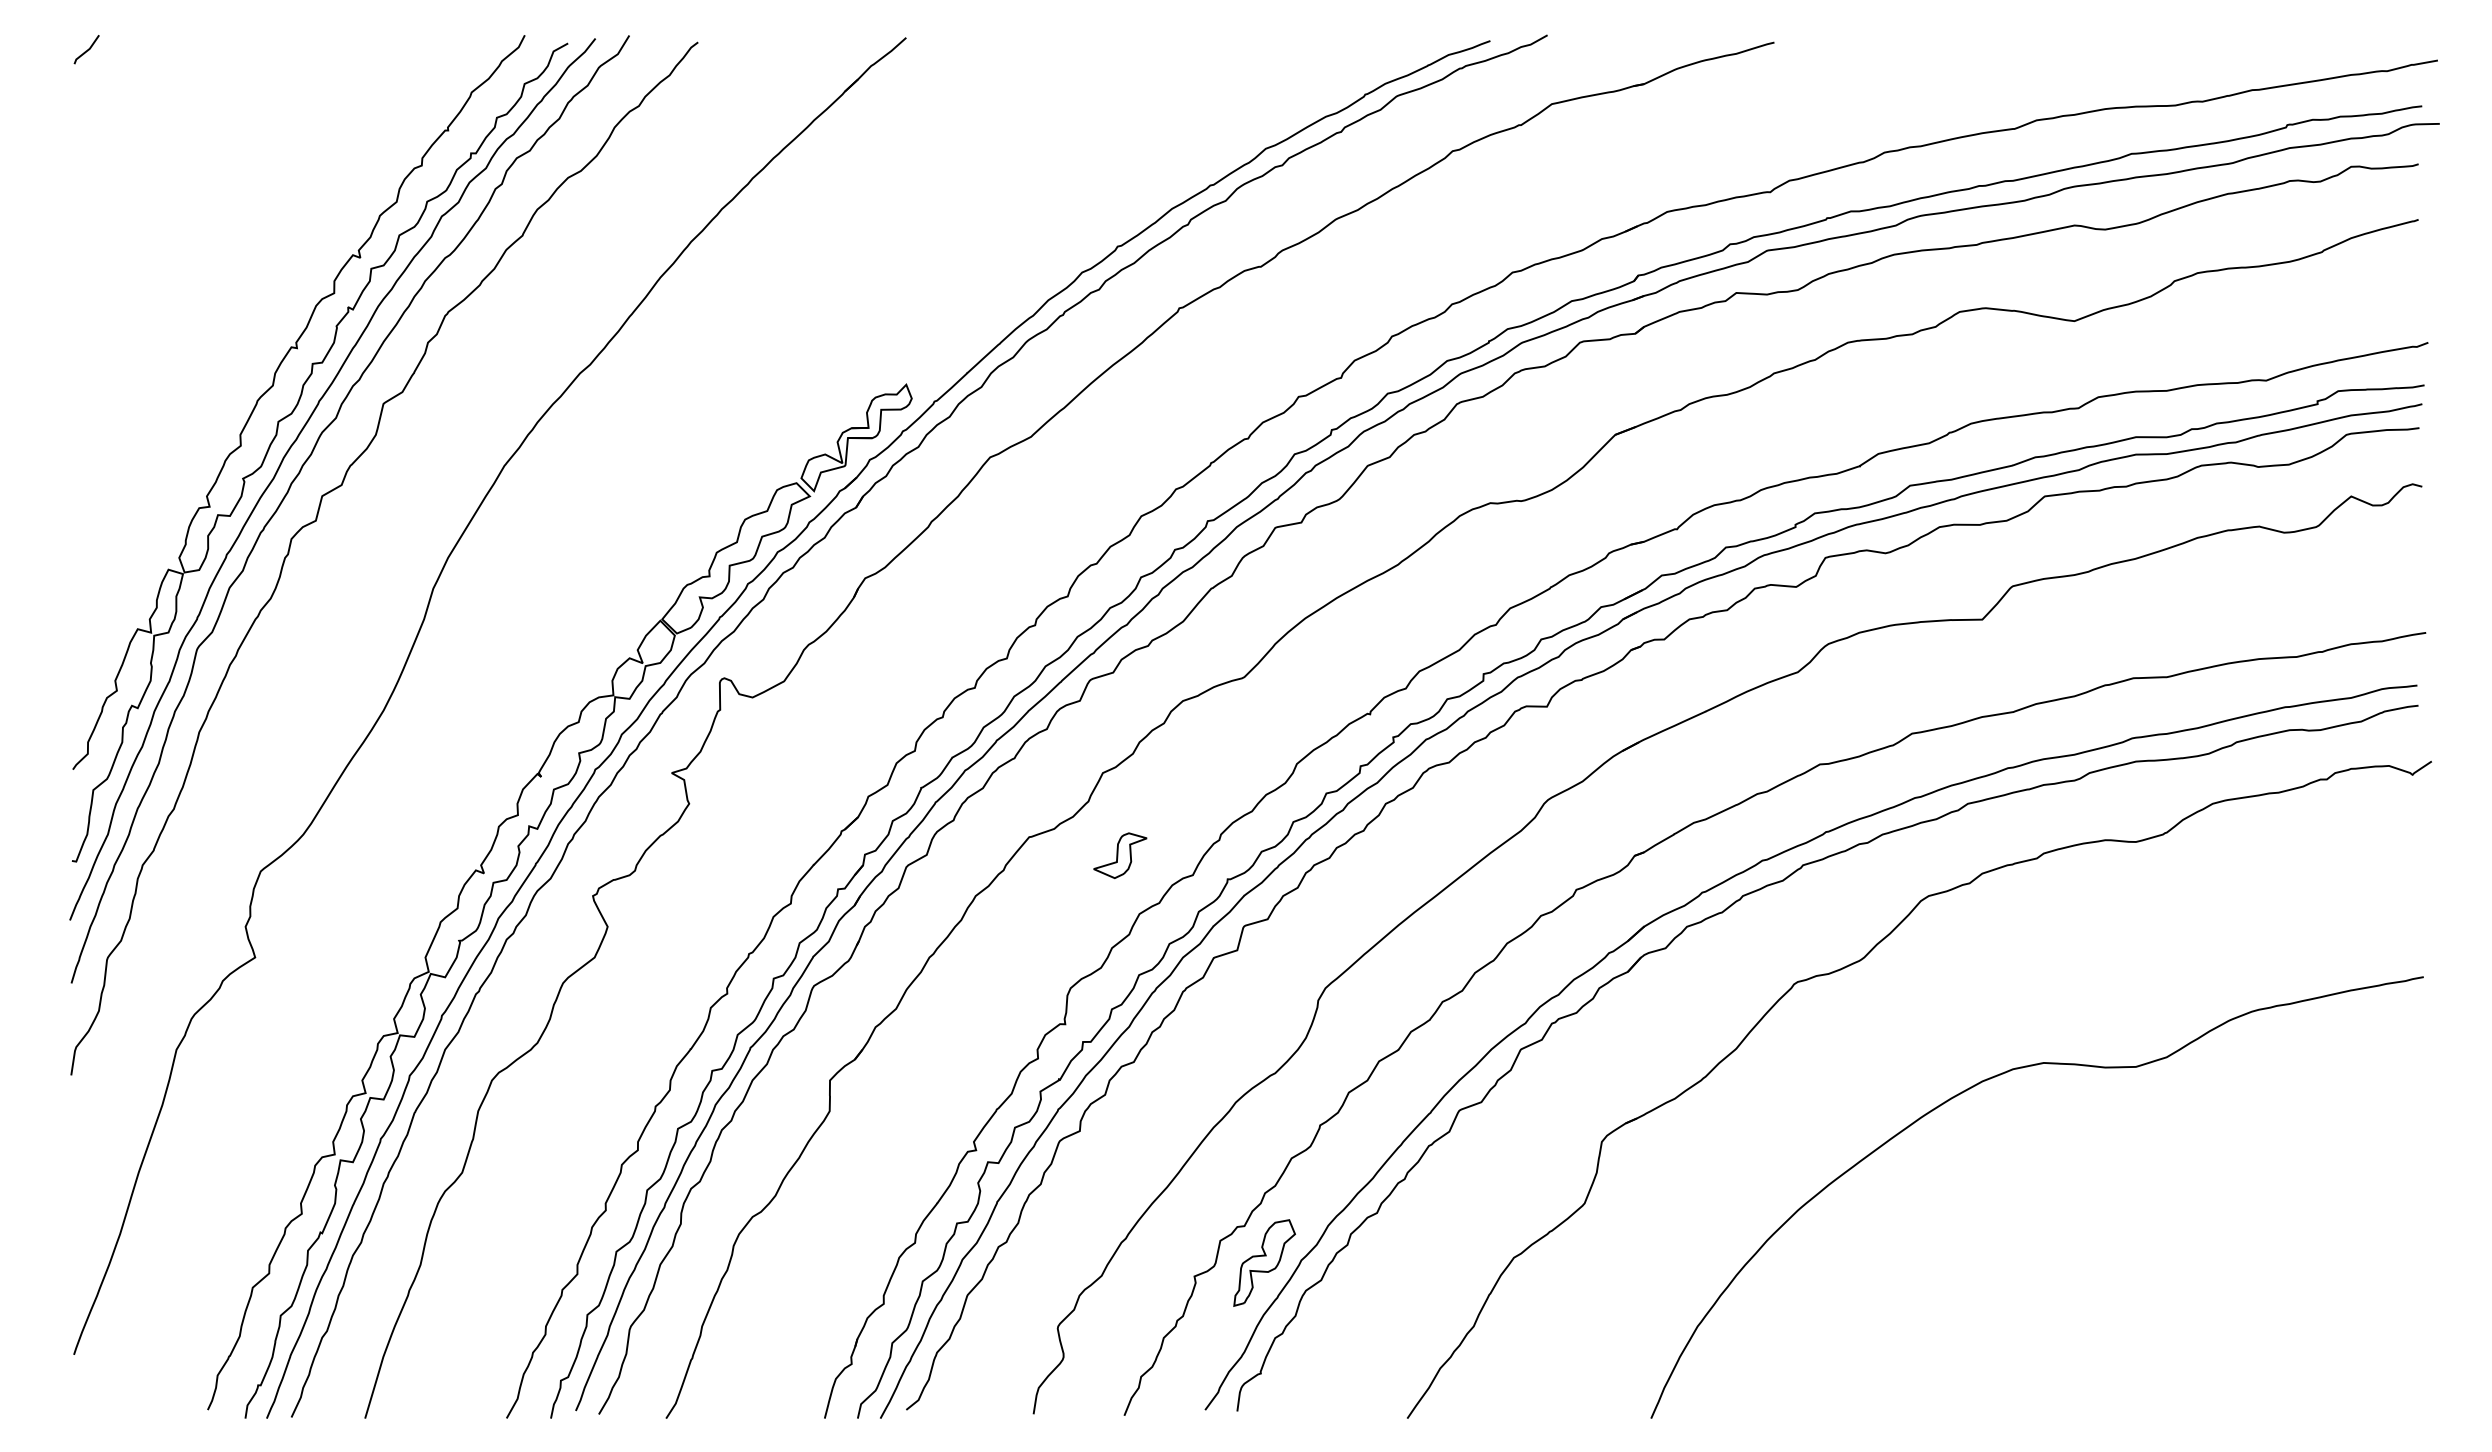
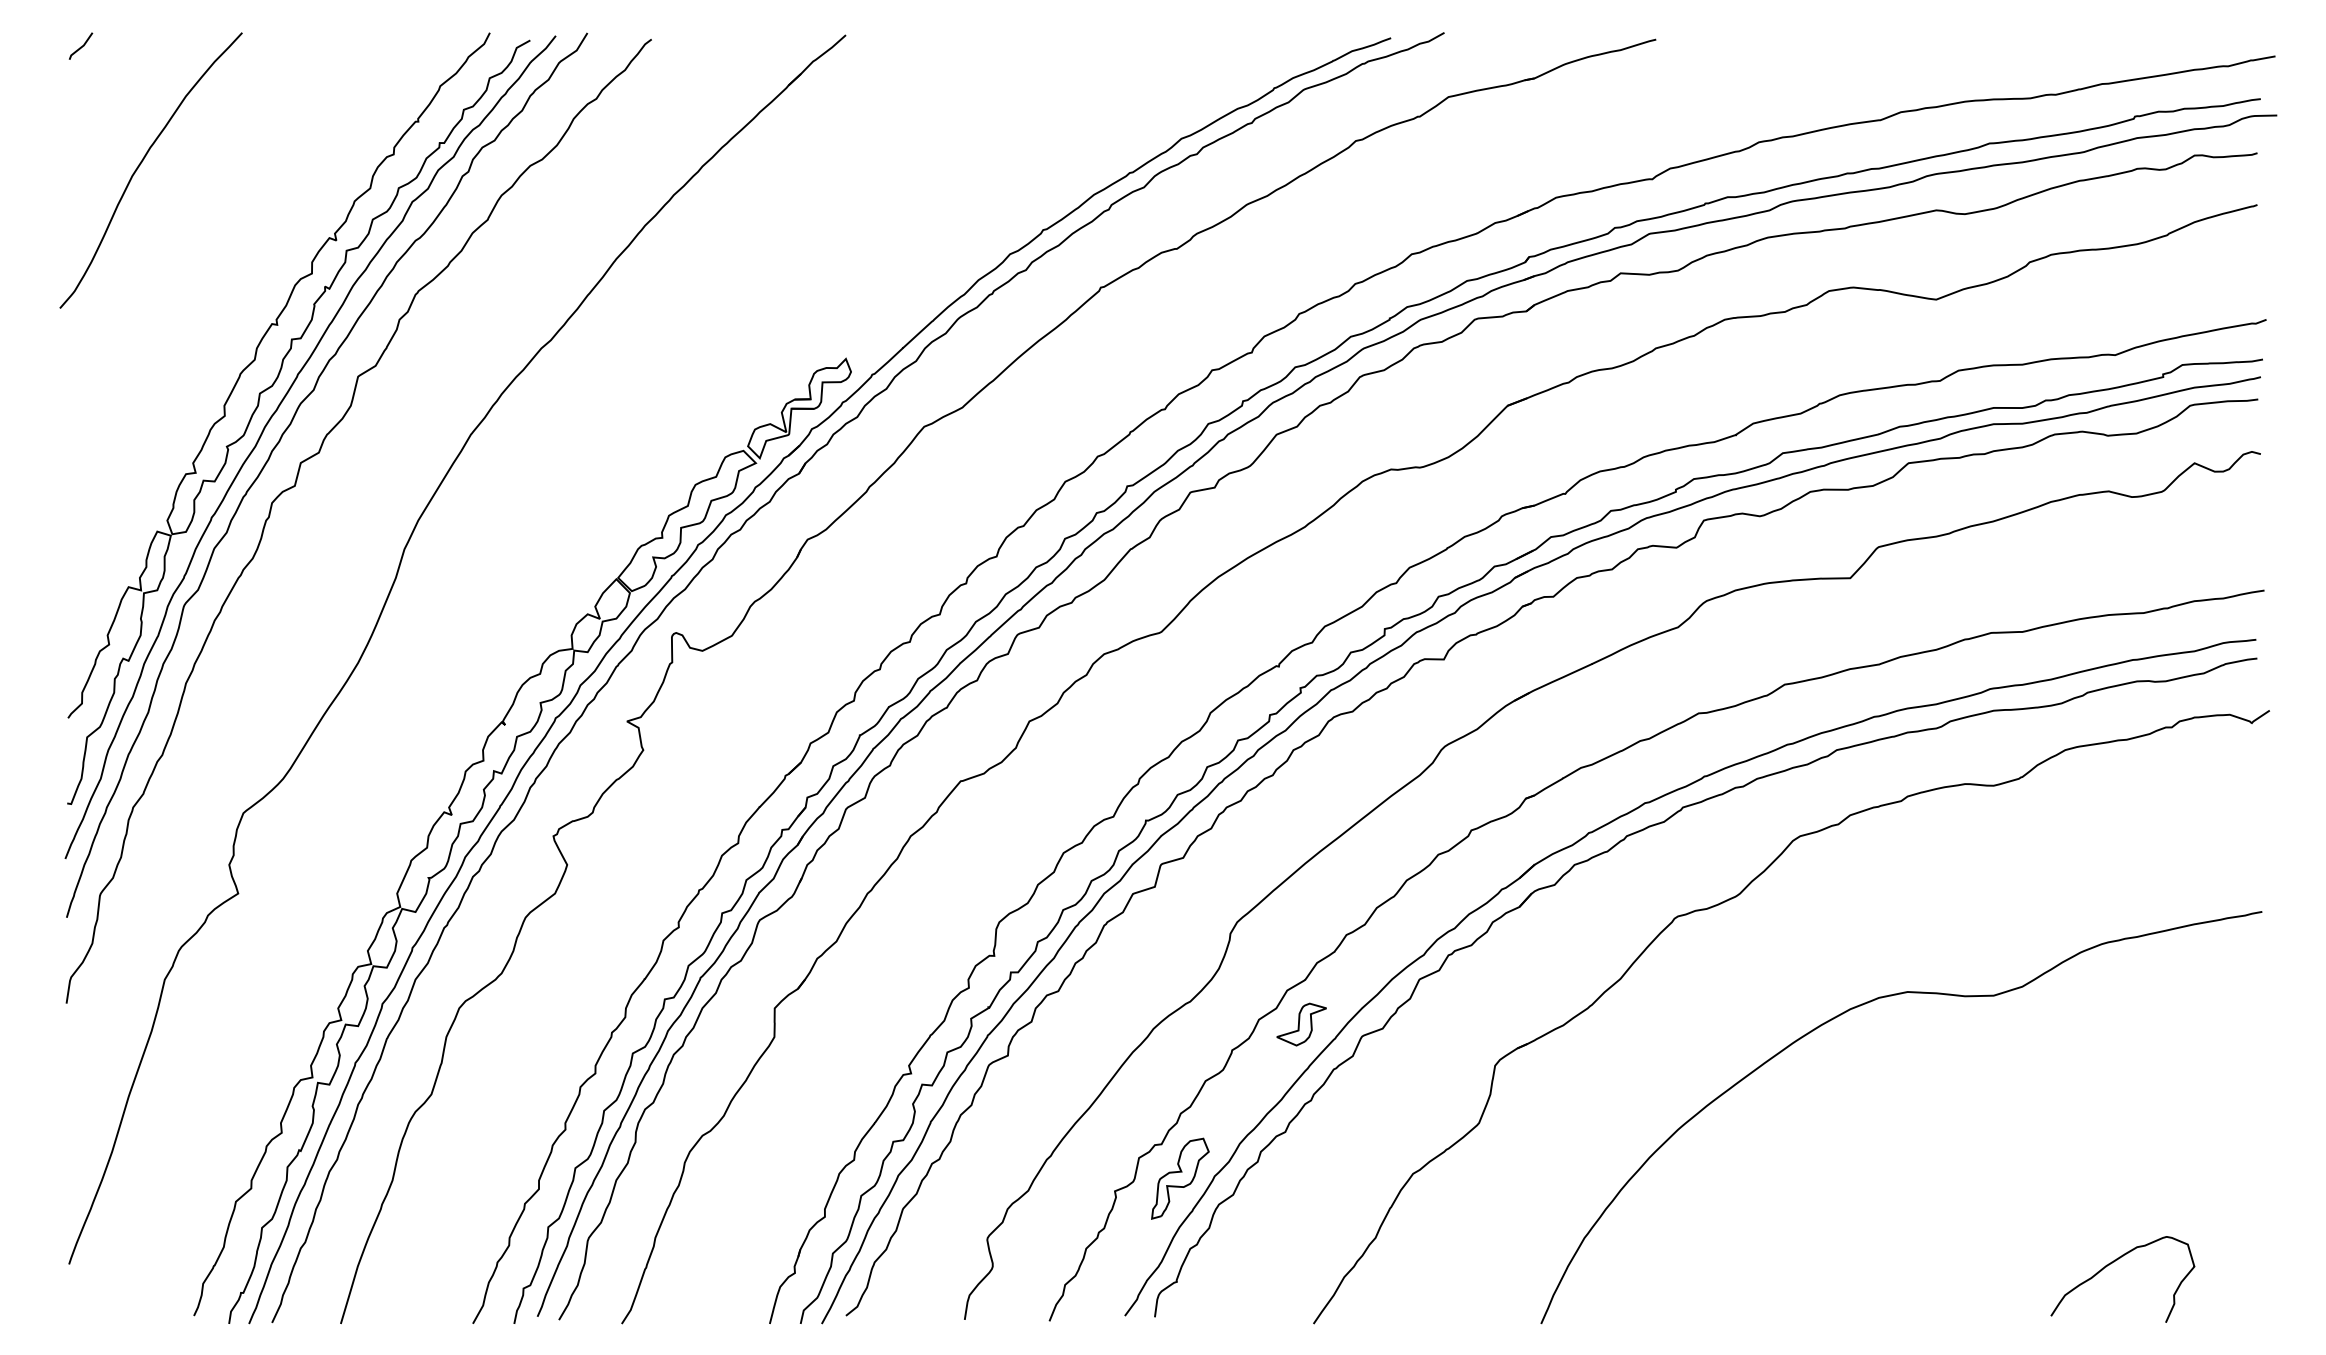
curve: (150, 177) -> (140, 165), added
part: (1120, 855) -> (1301, 1024), moved
curve: (2265, 1352) -> (2114, 1262), added

